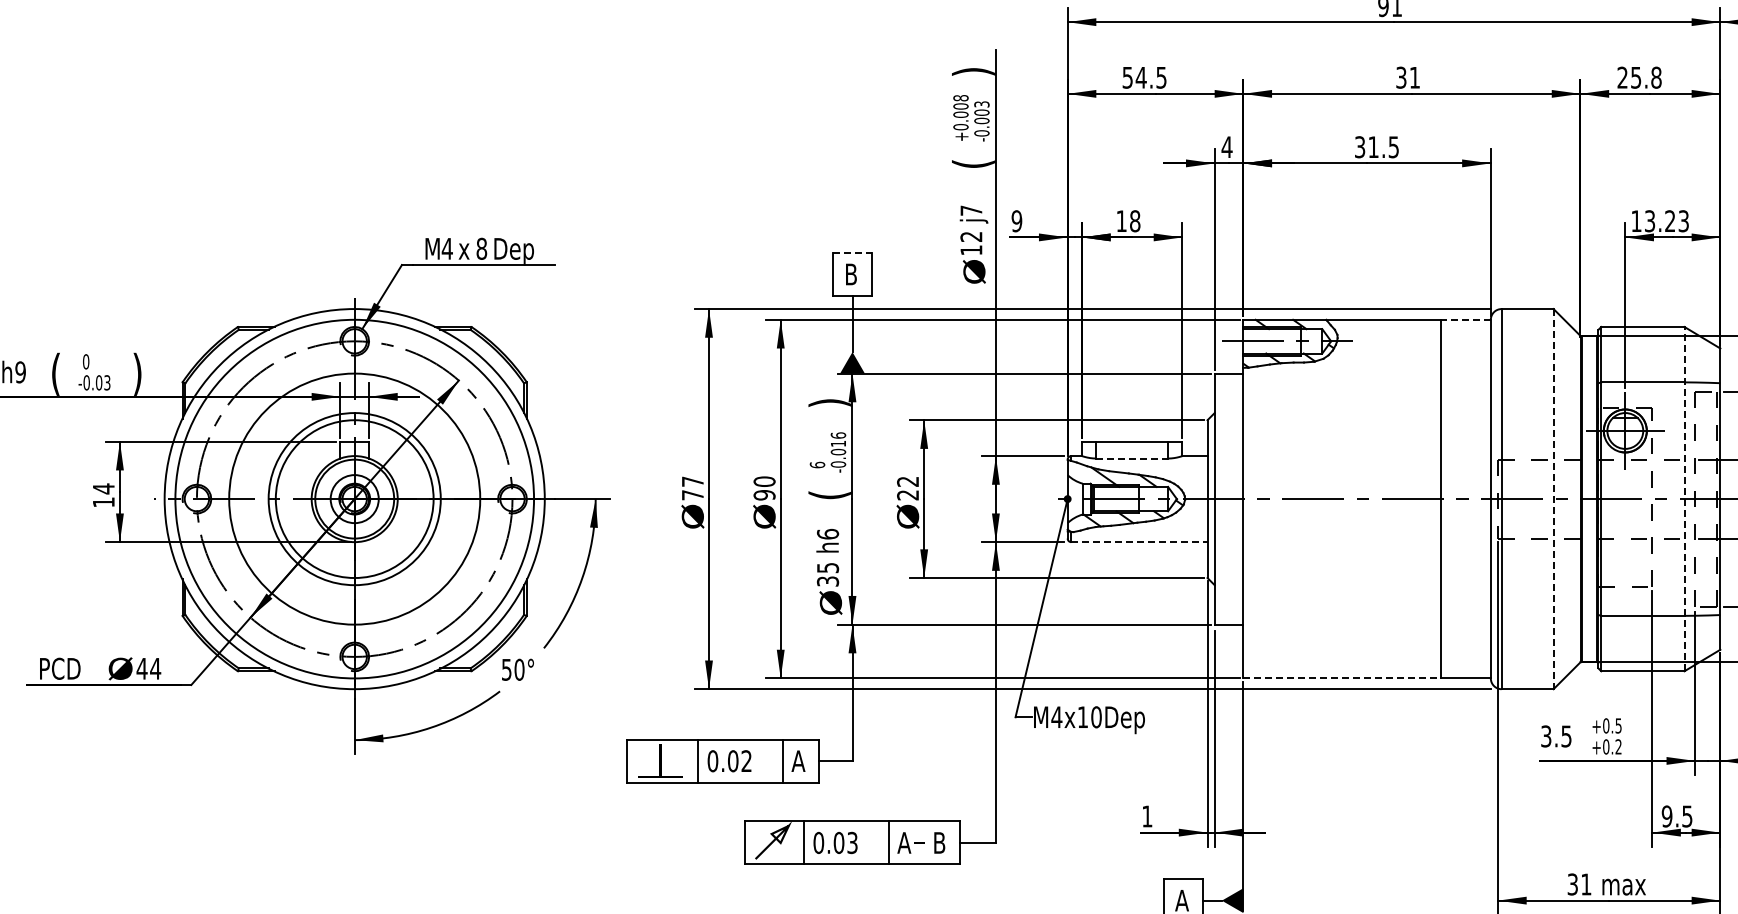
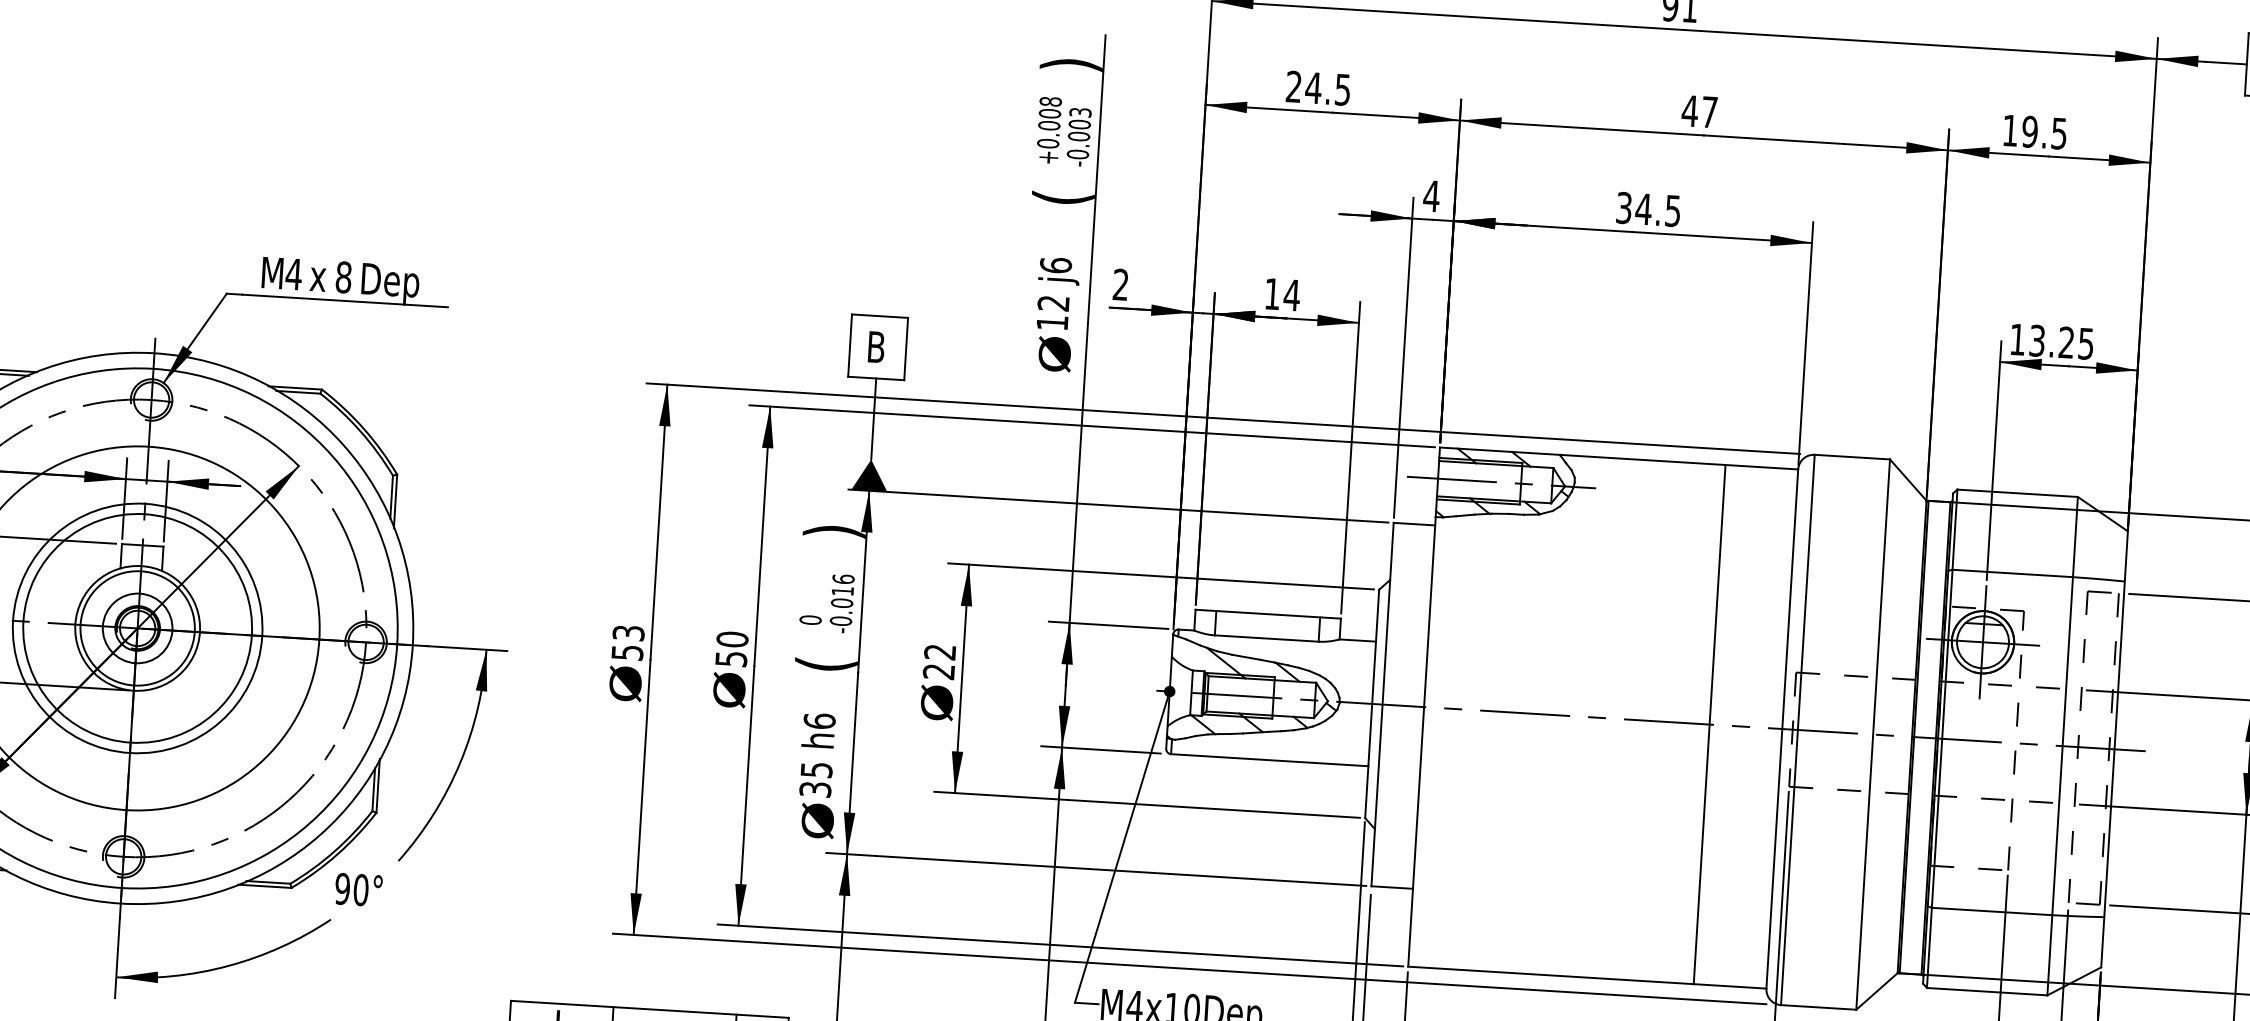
text: (1127, 77) -> (1293, 86), 54.5 -> 24.5
text: (1407, 77) -> (1698, 111), 31 -> 47
text: (1639, 77) -> (2034, 131), 25.8 -> 19.5
text: (1373, 146) -> (1643, 208), 31.5 -> 34.5
text: (971, 210) -> (1056, 265), j7 -> j6
text: (1683, 220) -> (2085, 342), 13.23 -> 13.25
text: (1016, 221) -> (1120, 285), 9 -> 2
text: (1134, 221) -> (1291, 295), 18 -> 14
line: (852, 252) -> (880, 315), dashed -> solid
line: (1465, 319) -> (1761, 466), dashed -> solid
line: (1132, 458) -> (1267, 638), dashed -> solid
text: (816, 464) -> (809, 619), 6 -> 0
text: (692, 488) -> (627, 642), 77 -> 53
text: (764, 495) -> (731, 659), 90 -> 50
line: (1684, 498) -> (2062, 745), dashed -> solid
line: (1553, 499) -> (1872, 735), dashed -> solid
line: (1139, 542) -> (1269, 760), dashed -> solid
text: (506, 669) -> (342, 888), 50° -> 90°
line: (1342, 678) -> (1551, 975), dashed -> solid

